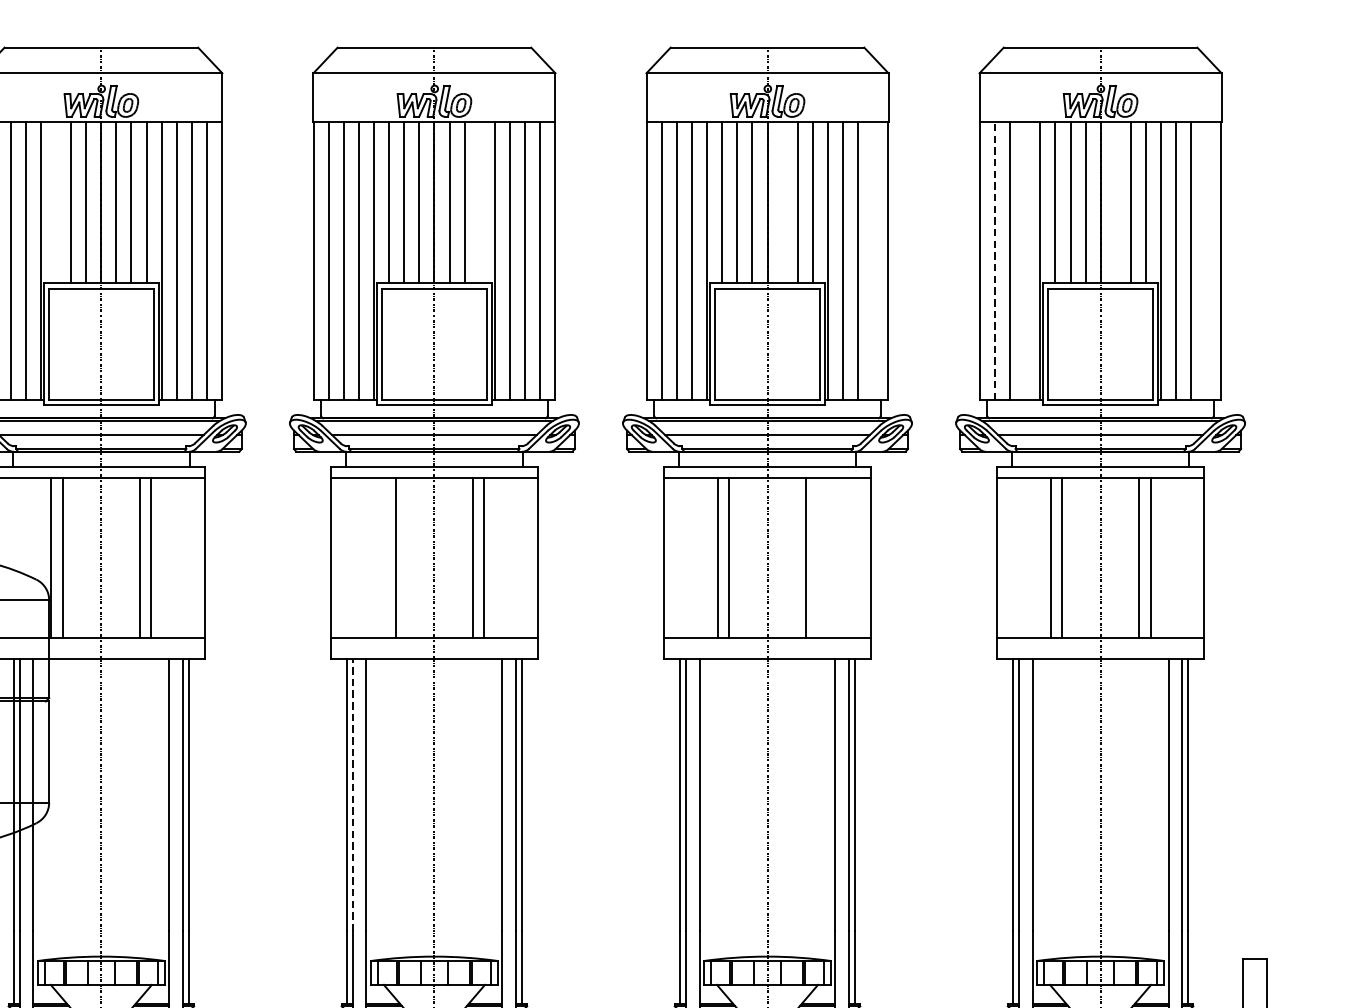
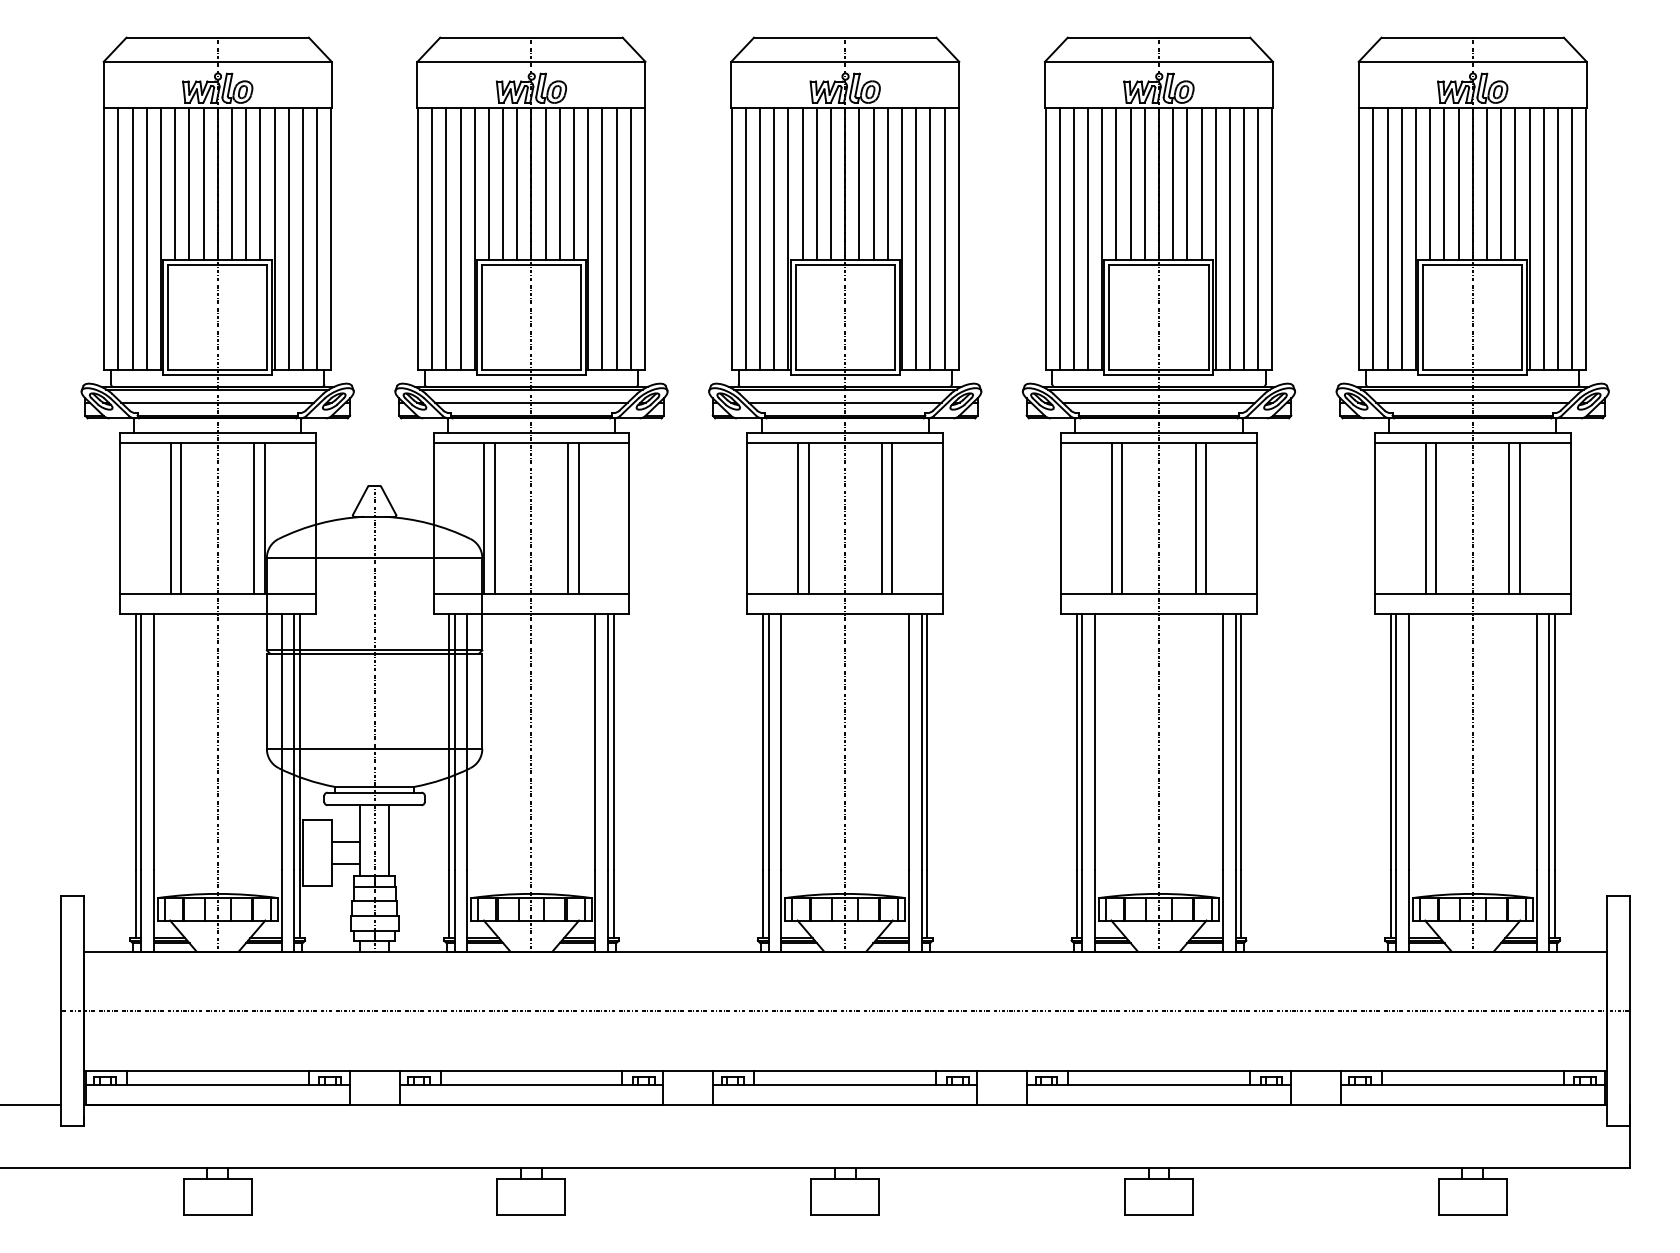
line: (55, 202) -> (488, 183), added
line: (479, 202) -> (887, 183), added
line: (782, 202) -> (1173, 183), added
line: (1115, 202) -> (1486, 183), added
line: (873, 260) -> (1258, 238), added
line: (995, 260) -> (1373, 238), dashed -> solid
line: (1024, 260) -> (1401, 238), added
line: (1206, 260) -> (1572, 238), added
line: (384, 558) -> (798, 518), added
line: (817, 558) -> (1206, 518), added
line: (352, 794) -> (768, 741), dashed -> solid

